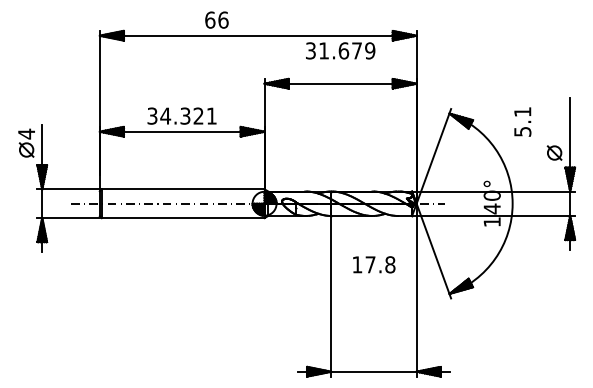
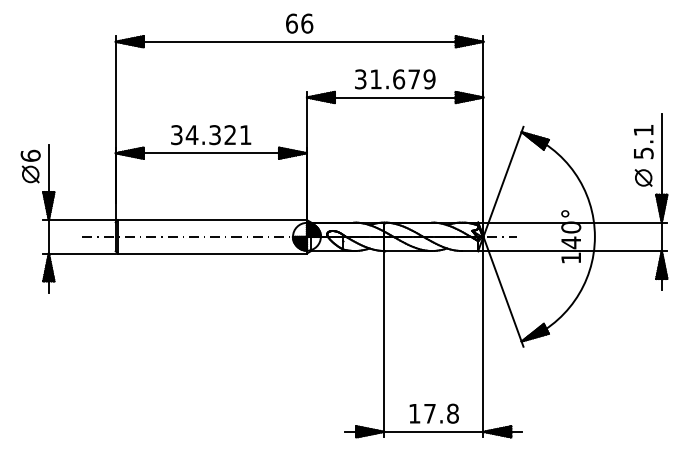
text: (216, 19) -> (299, 23), moved
text: (340, 51) -> (395, 79), moved
text: (522, 122) -> (643, 142), moved
text: (26, 133) -> (30, 155), 4 -> 6
text: (373, 264) -> (433, 413), moved

